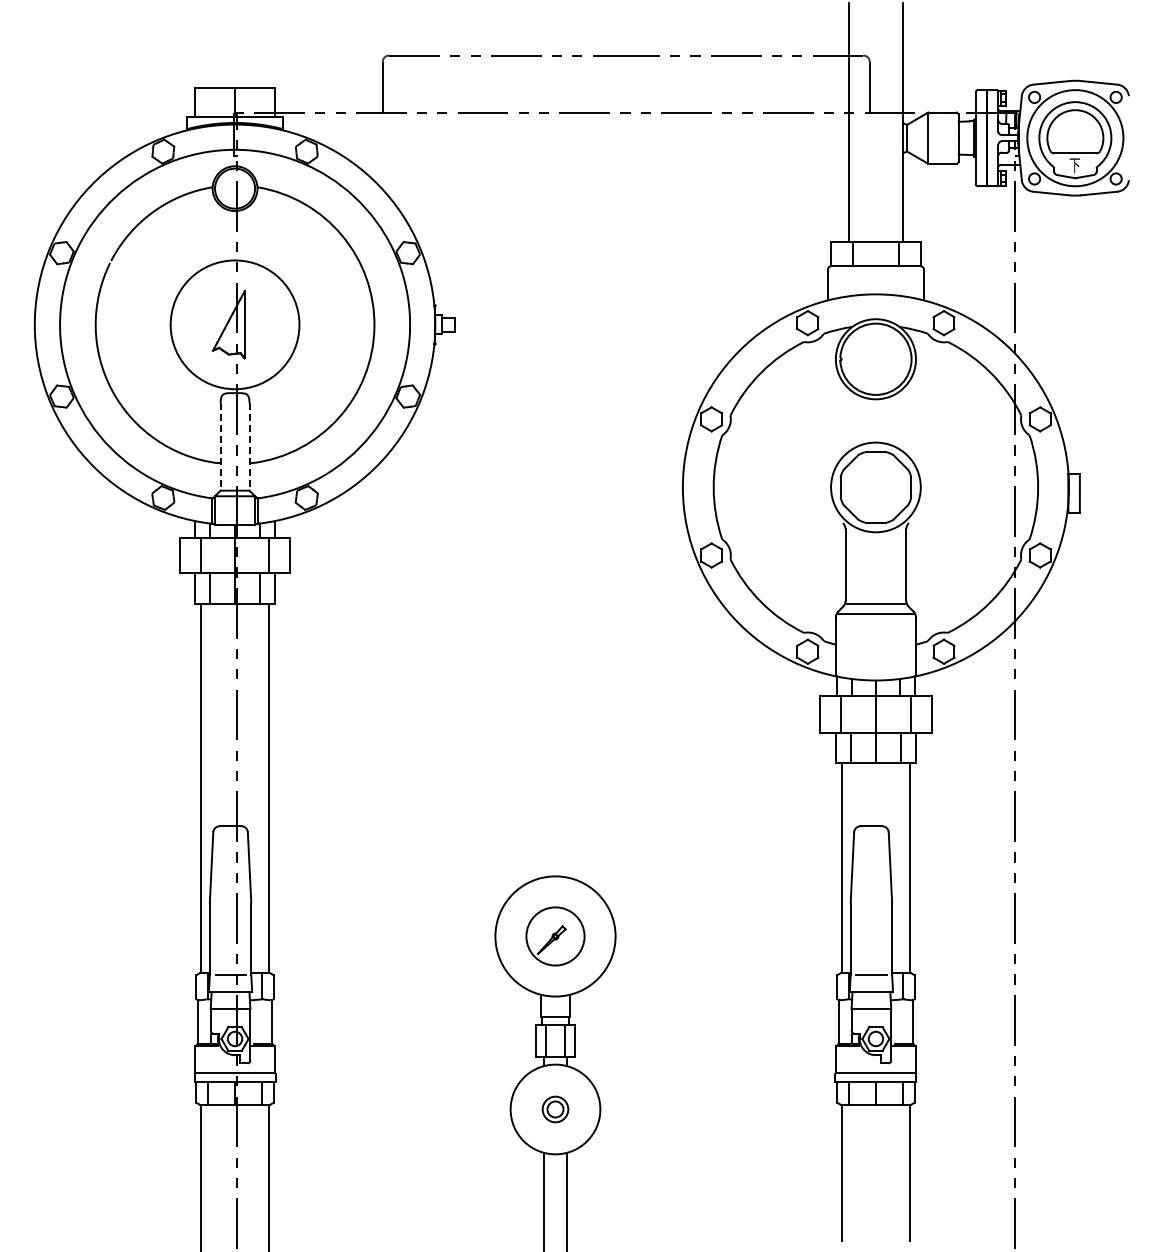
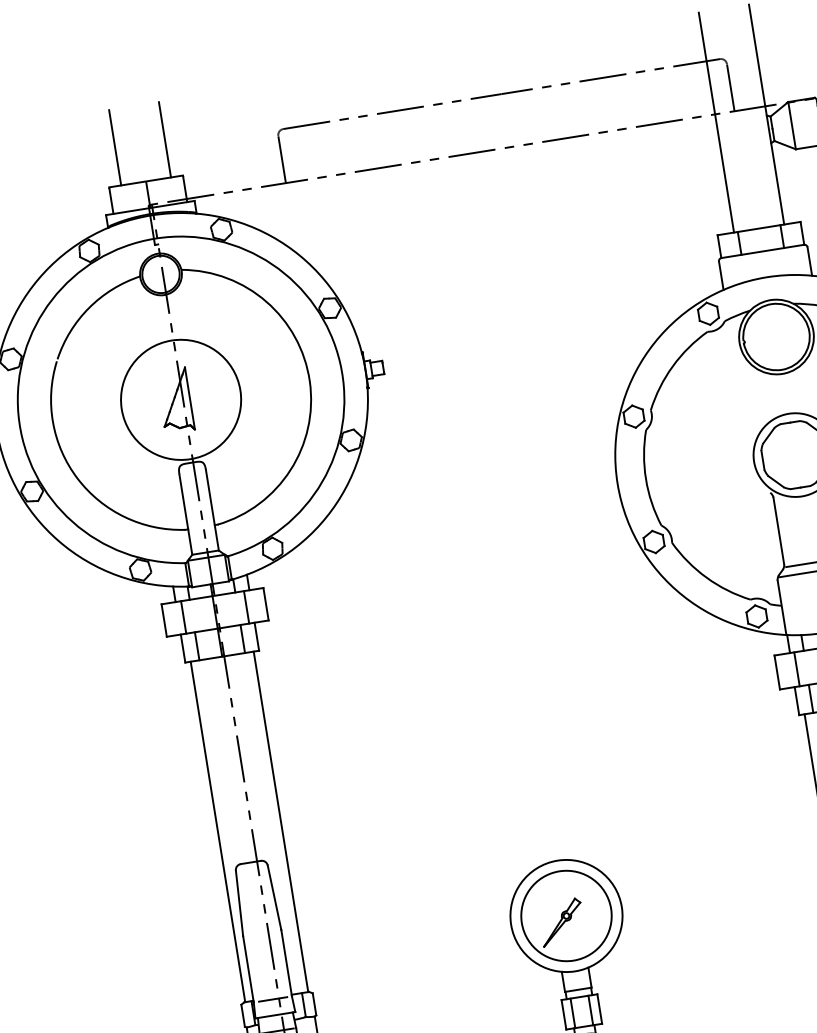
line: (208, 46) -> (115, 147), added
line: (262, 46) -> (165, 139), added
line: (220, 447) -> (185, 515), dashed -> solid
line: (249, 447) -> (212, 510), dashed -> solid
part: (555, 936) -> (566, 916), size x1.67

